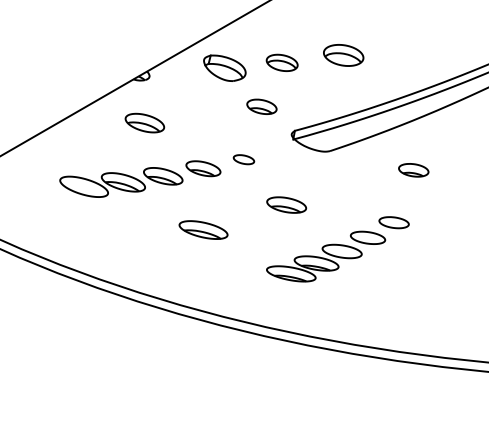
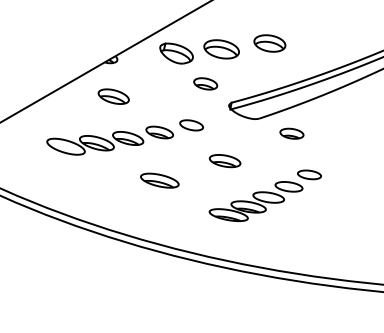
part: (282, 63) -> (221, 49), size x1.43
part: (243, 159) -> (191, 125), size x1.43
part: (413, 169) -> (291, 133), moved

